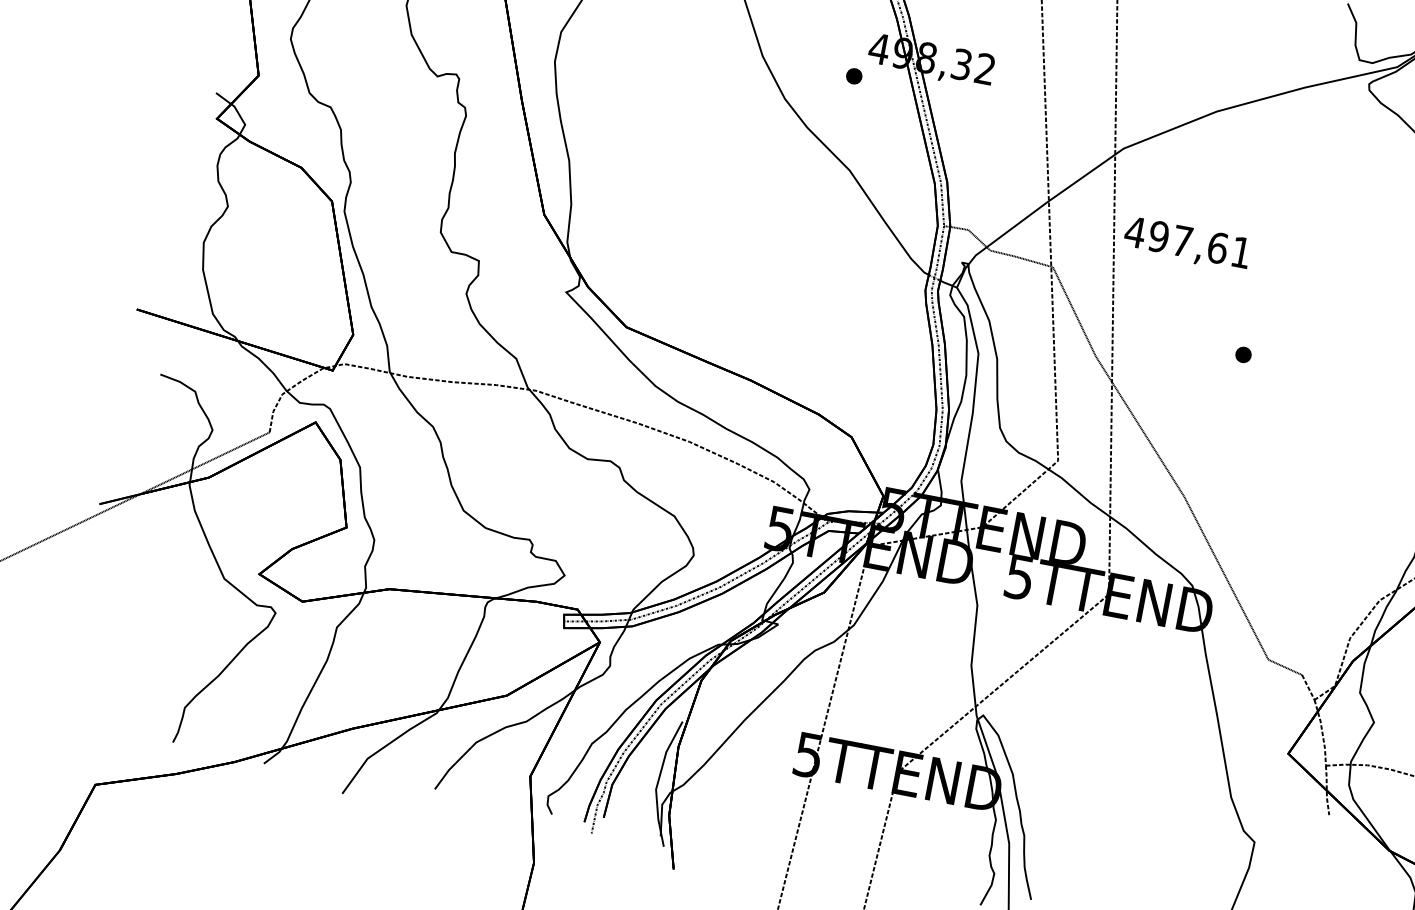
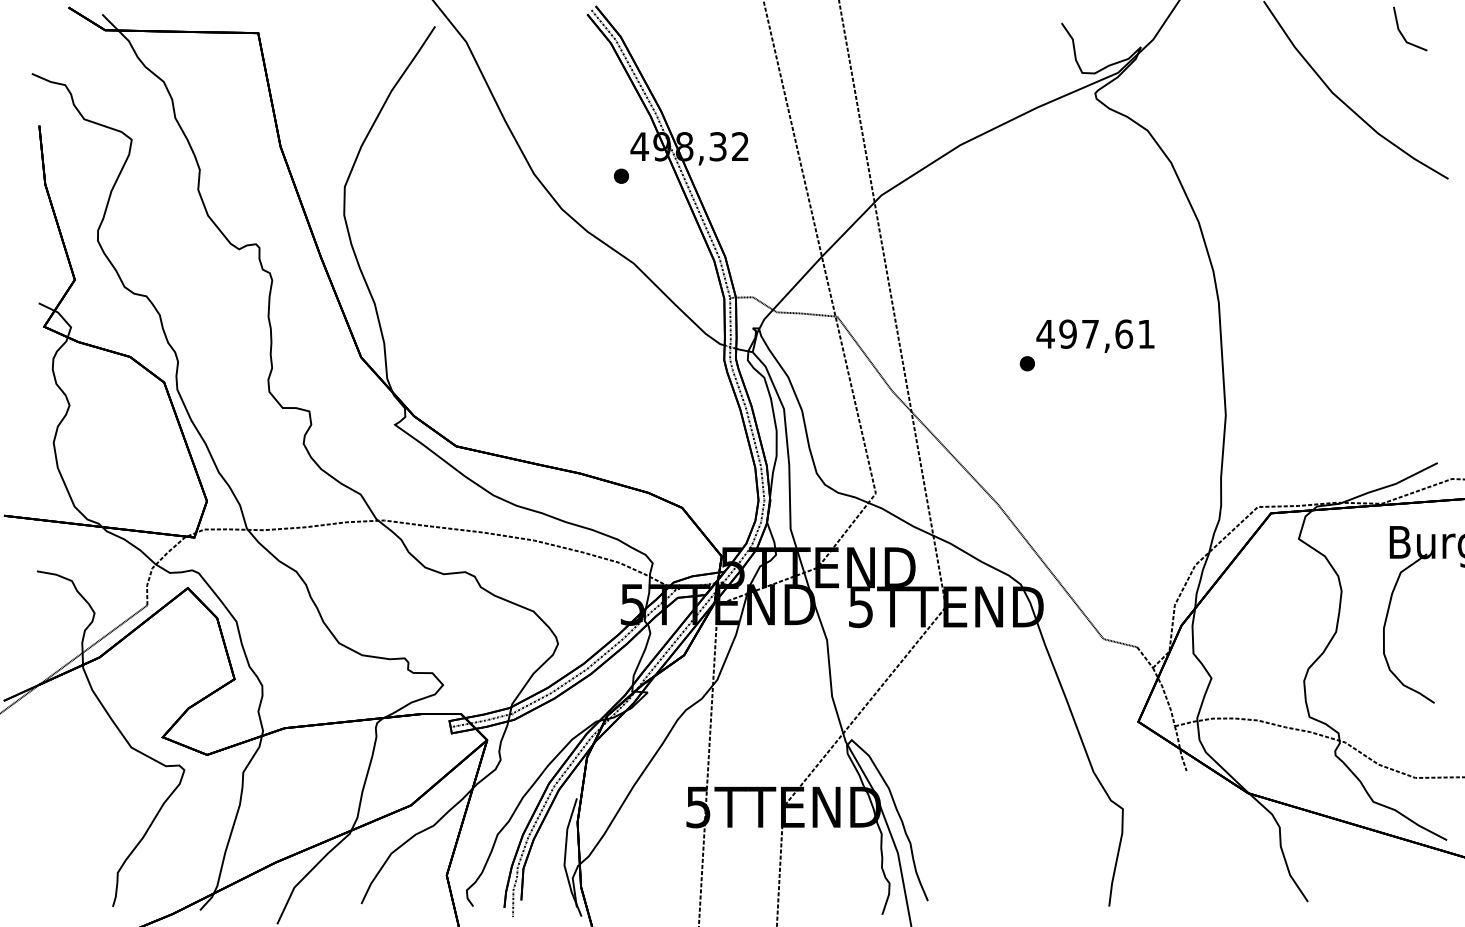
text: (1187, 243) -> (1095, 335), moved

